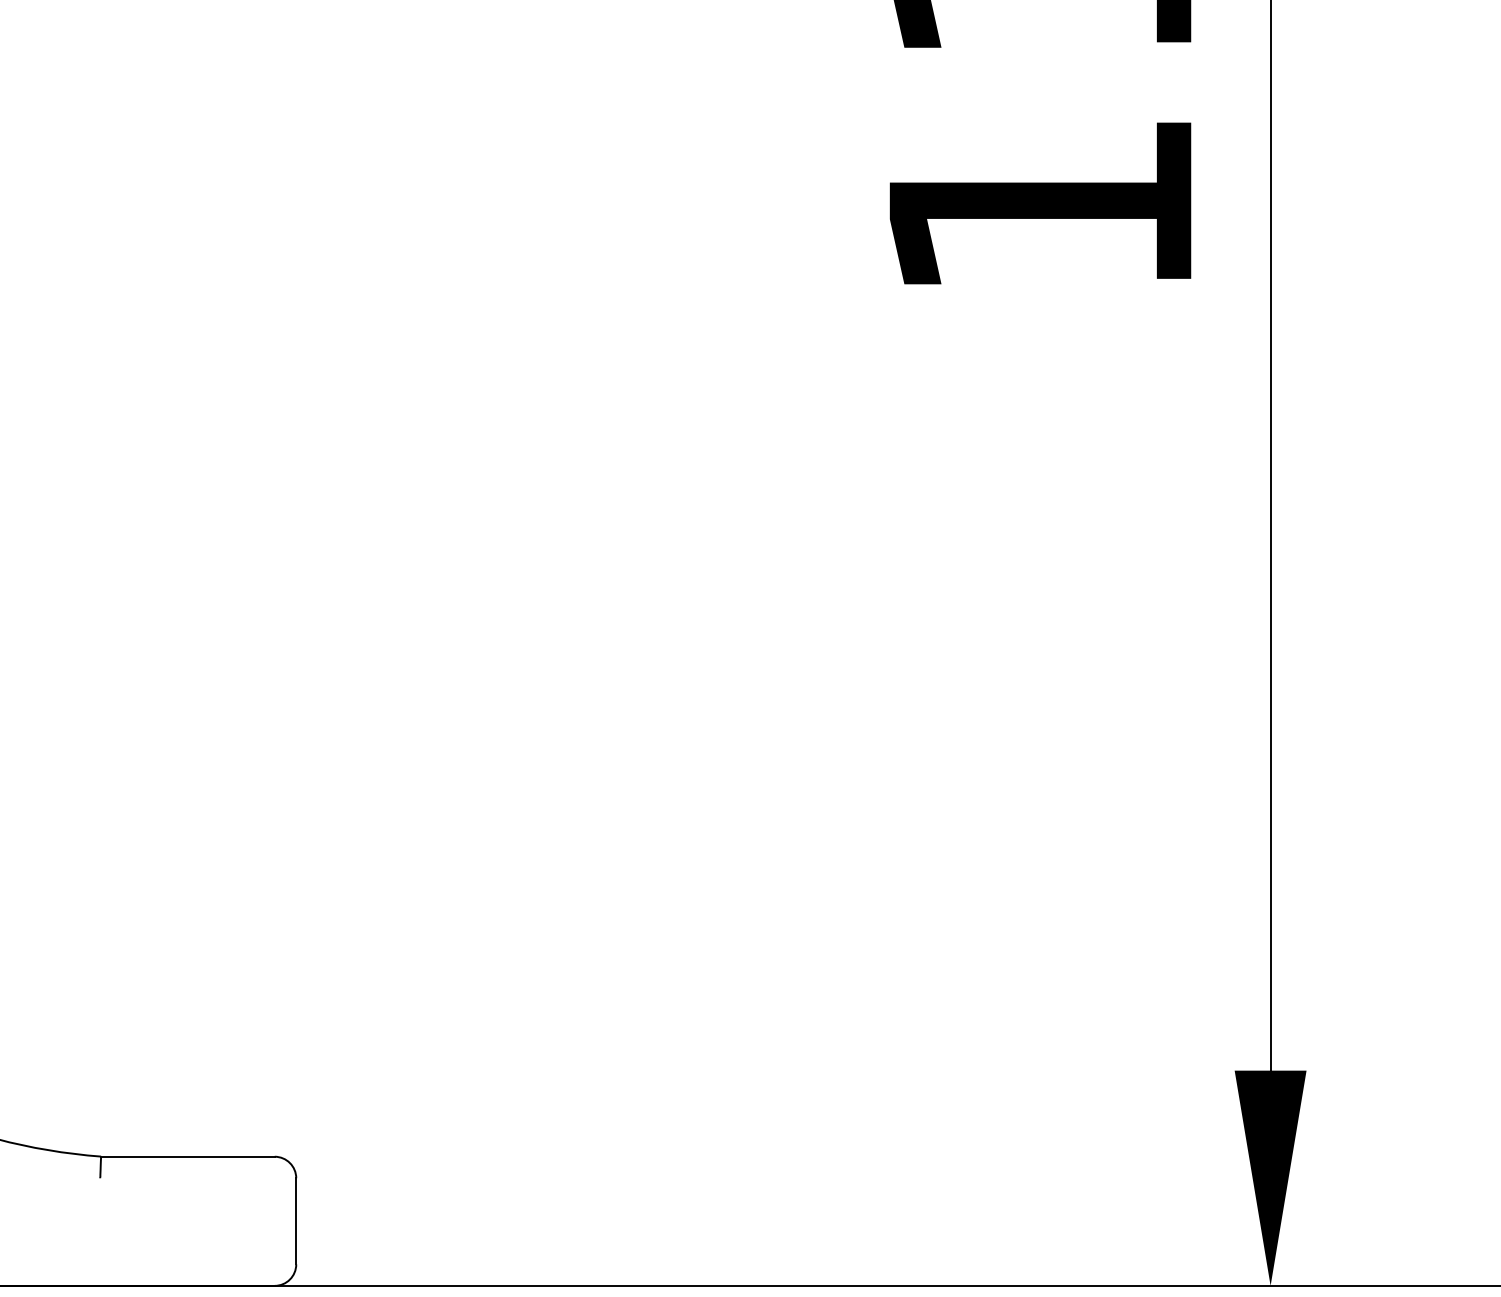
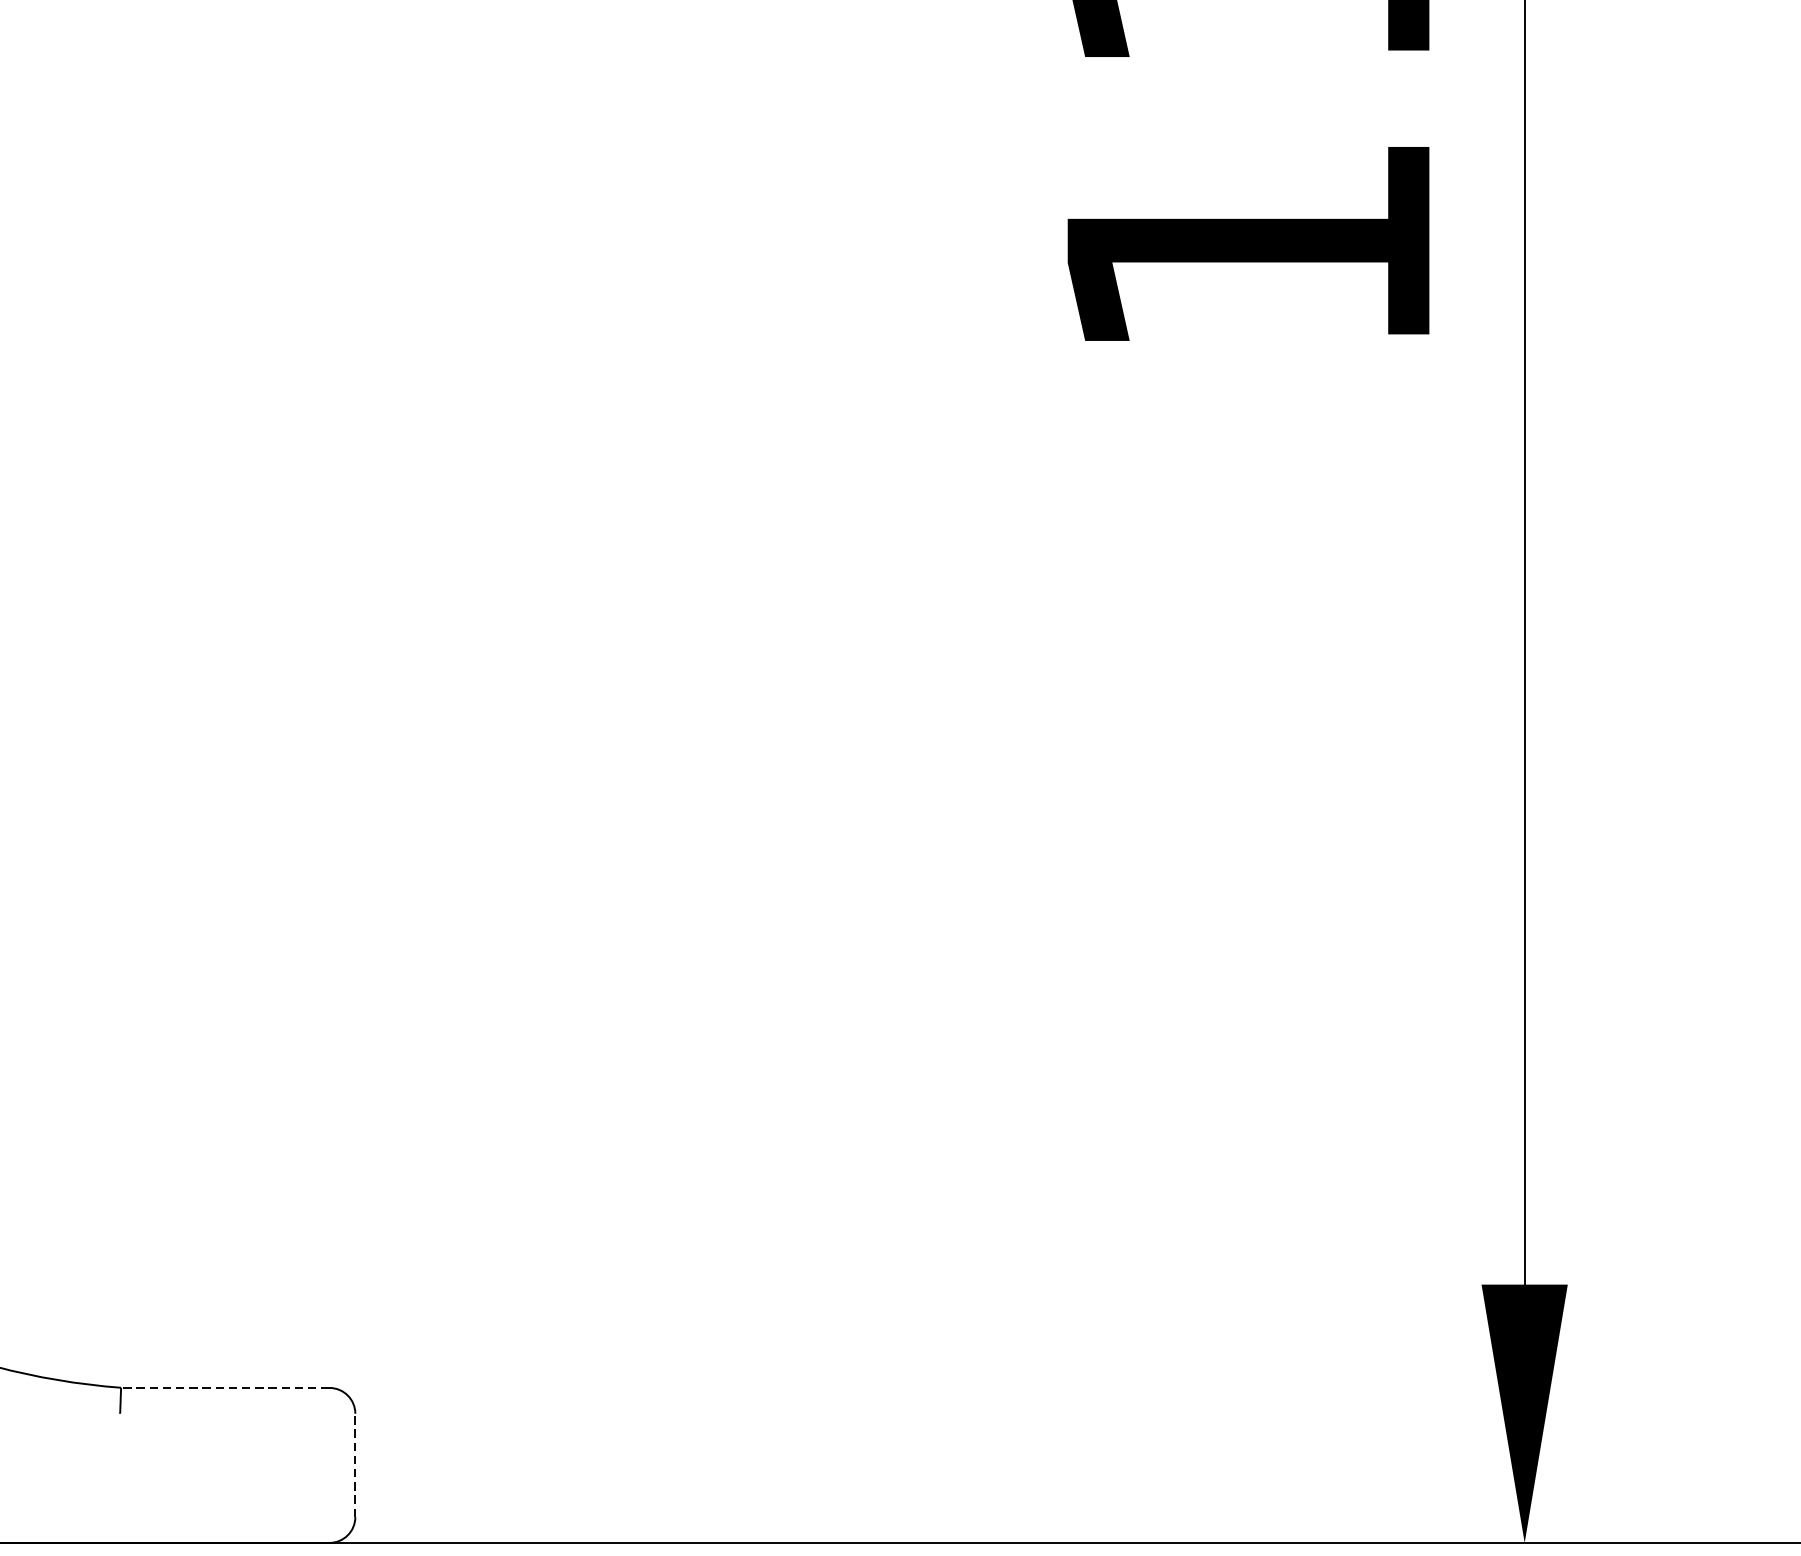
line: (187, 1156) -> (224, 1387), solid -> dashed
line: (296, 1220) -> (355, 1464), solid -> dashed

